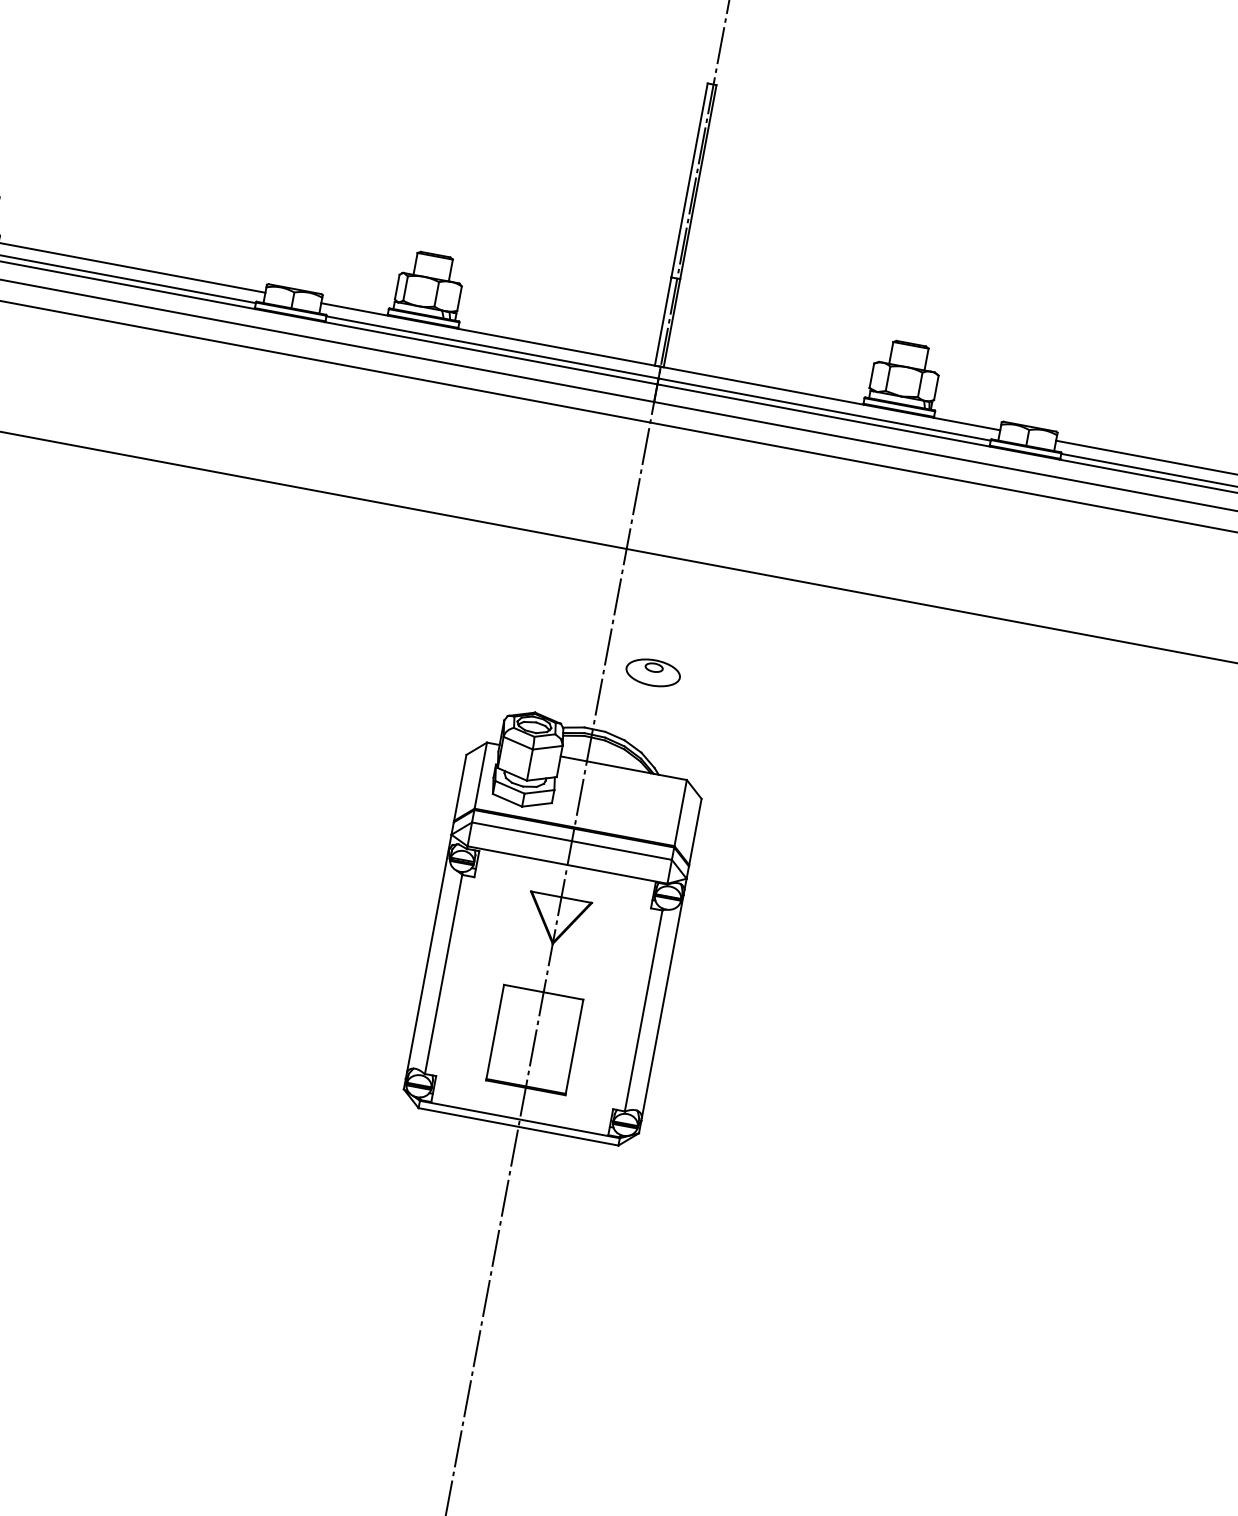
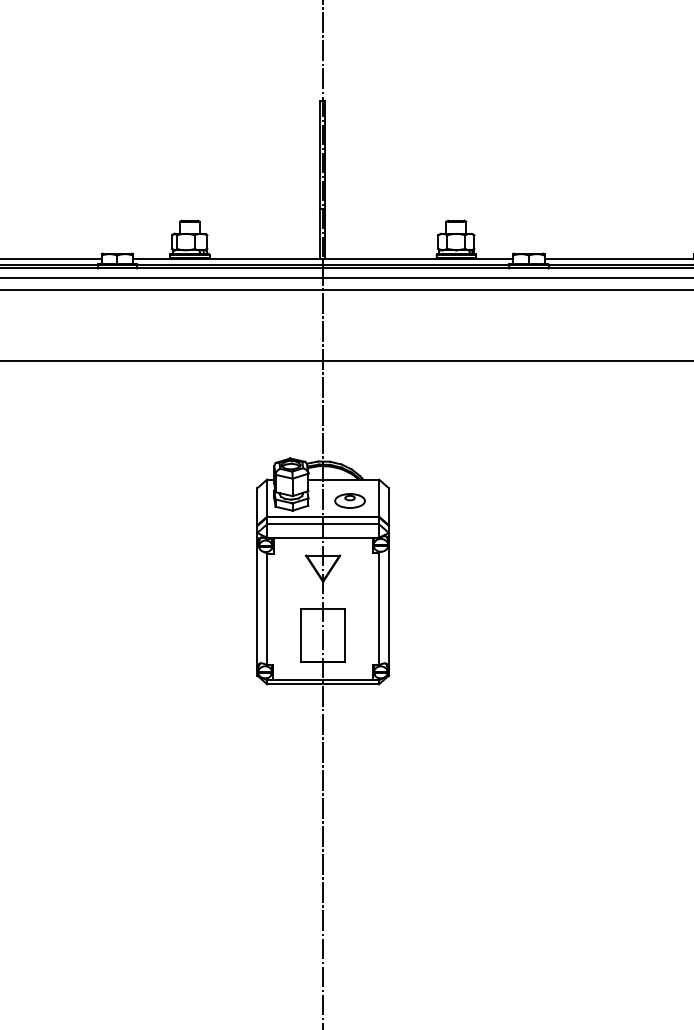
part: (652, 671) -> (349, 500), moved

